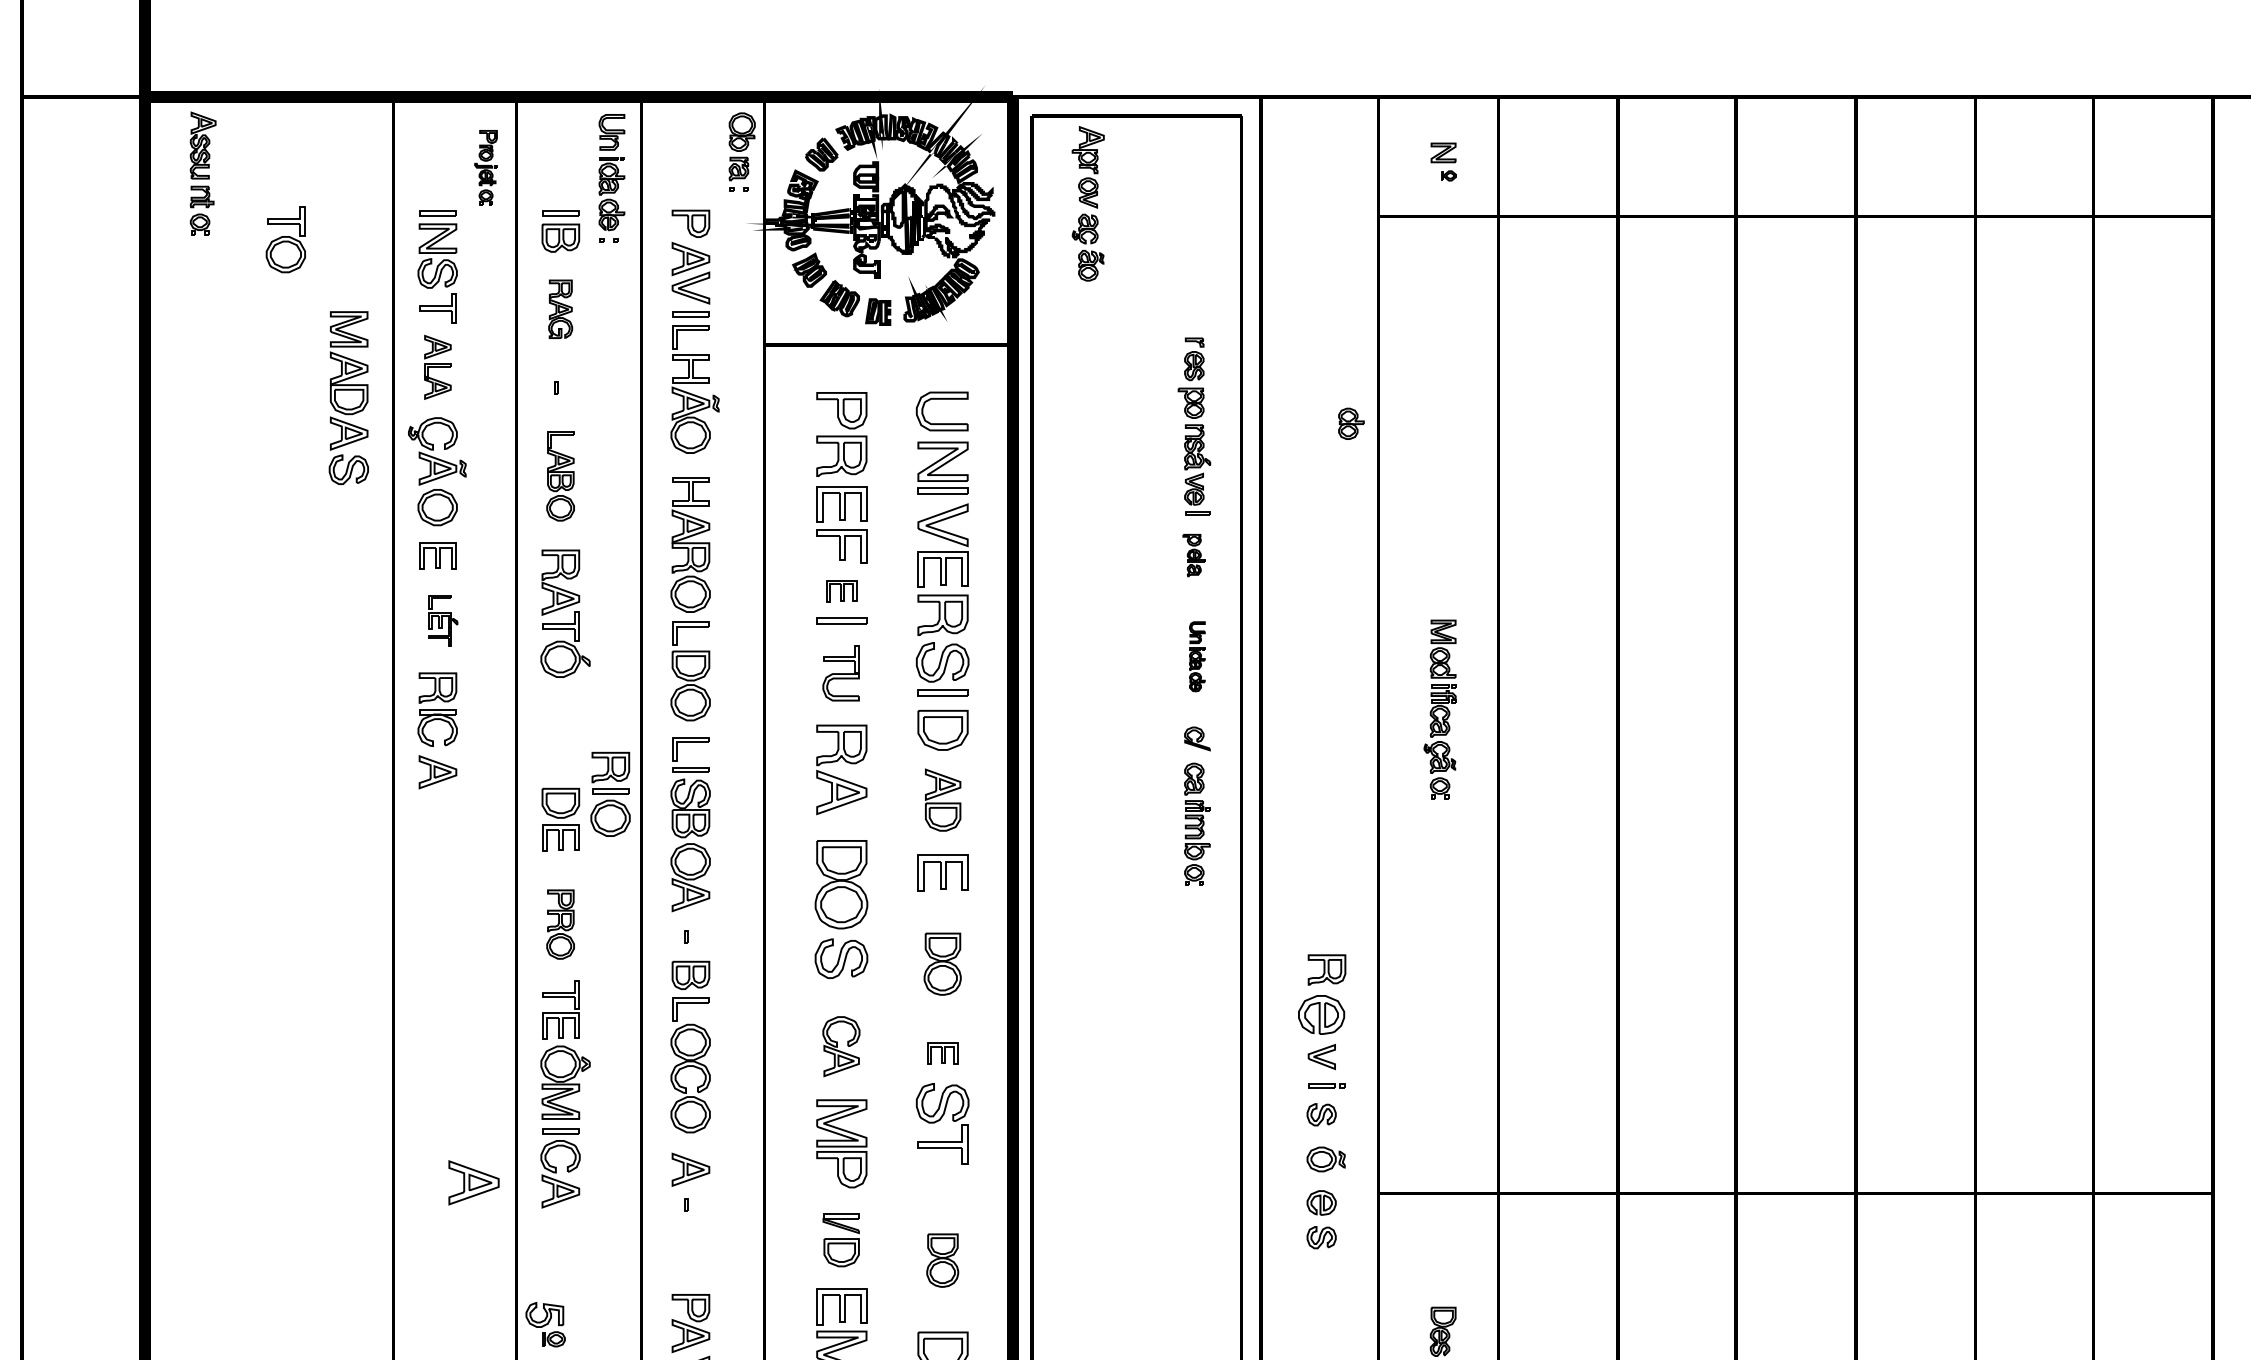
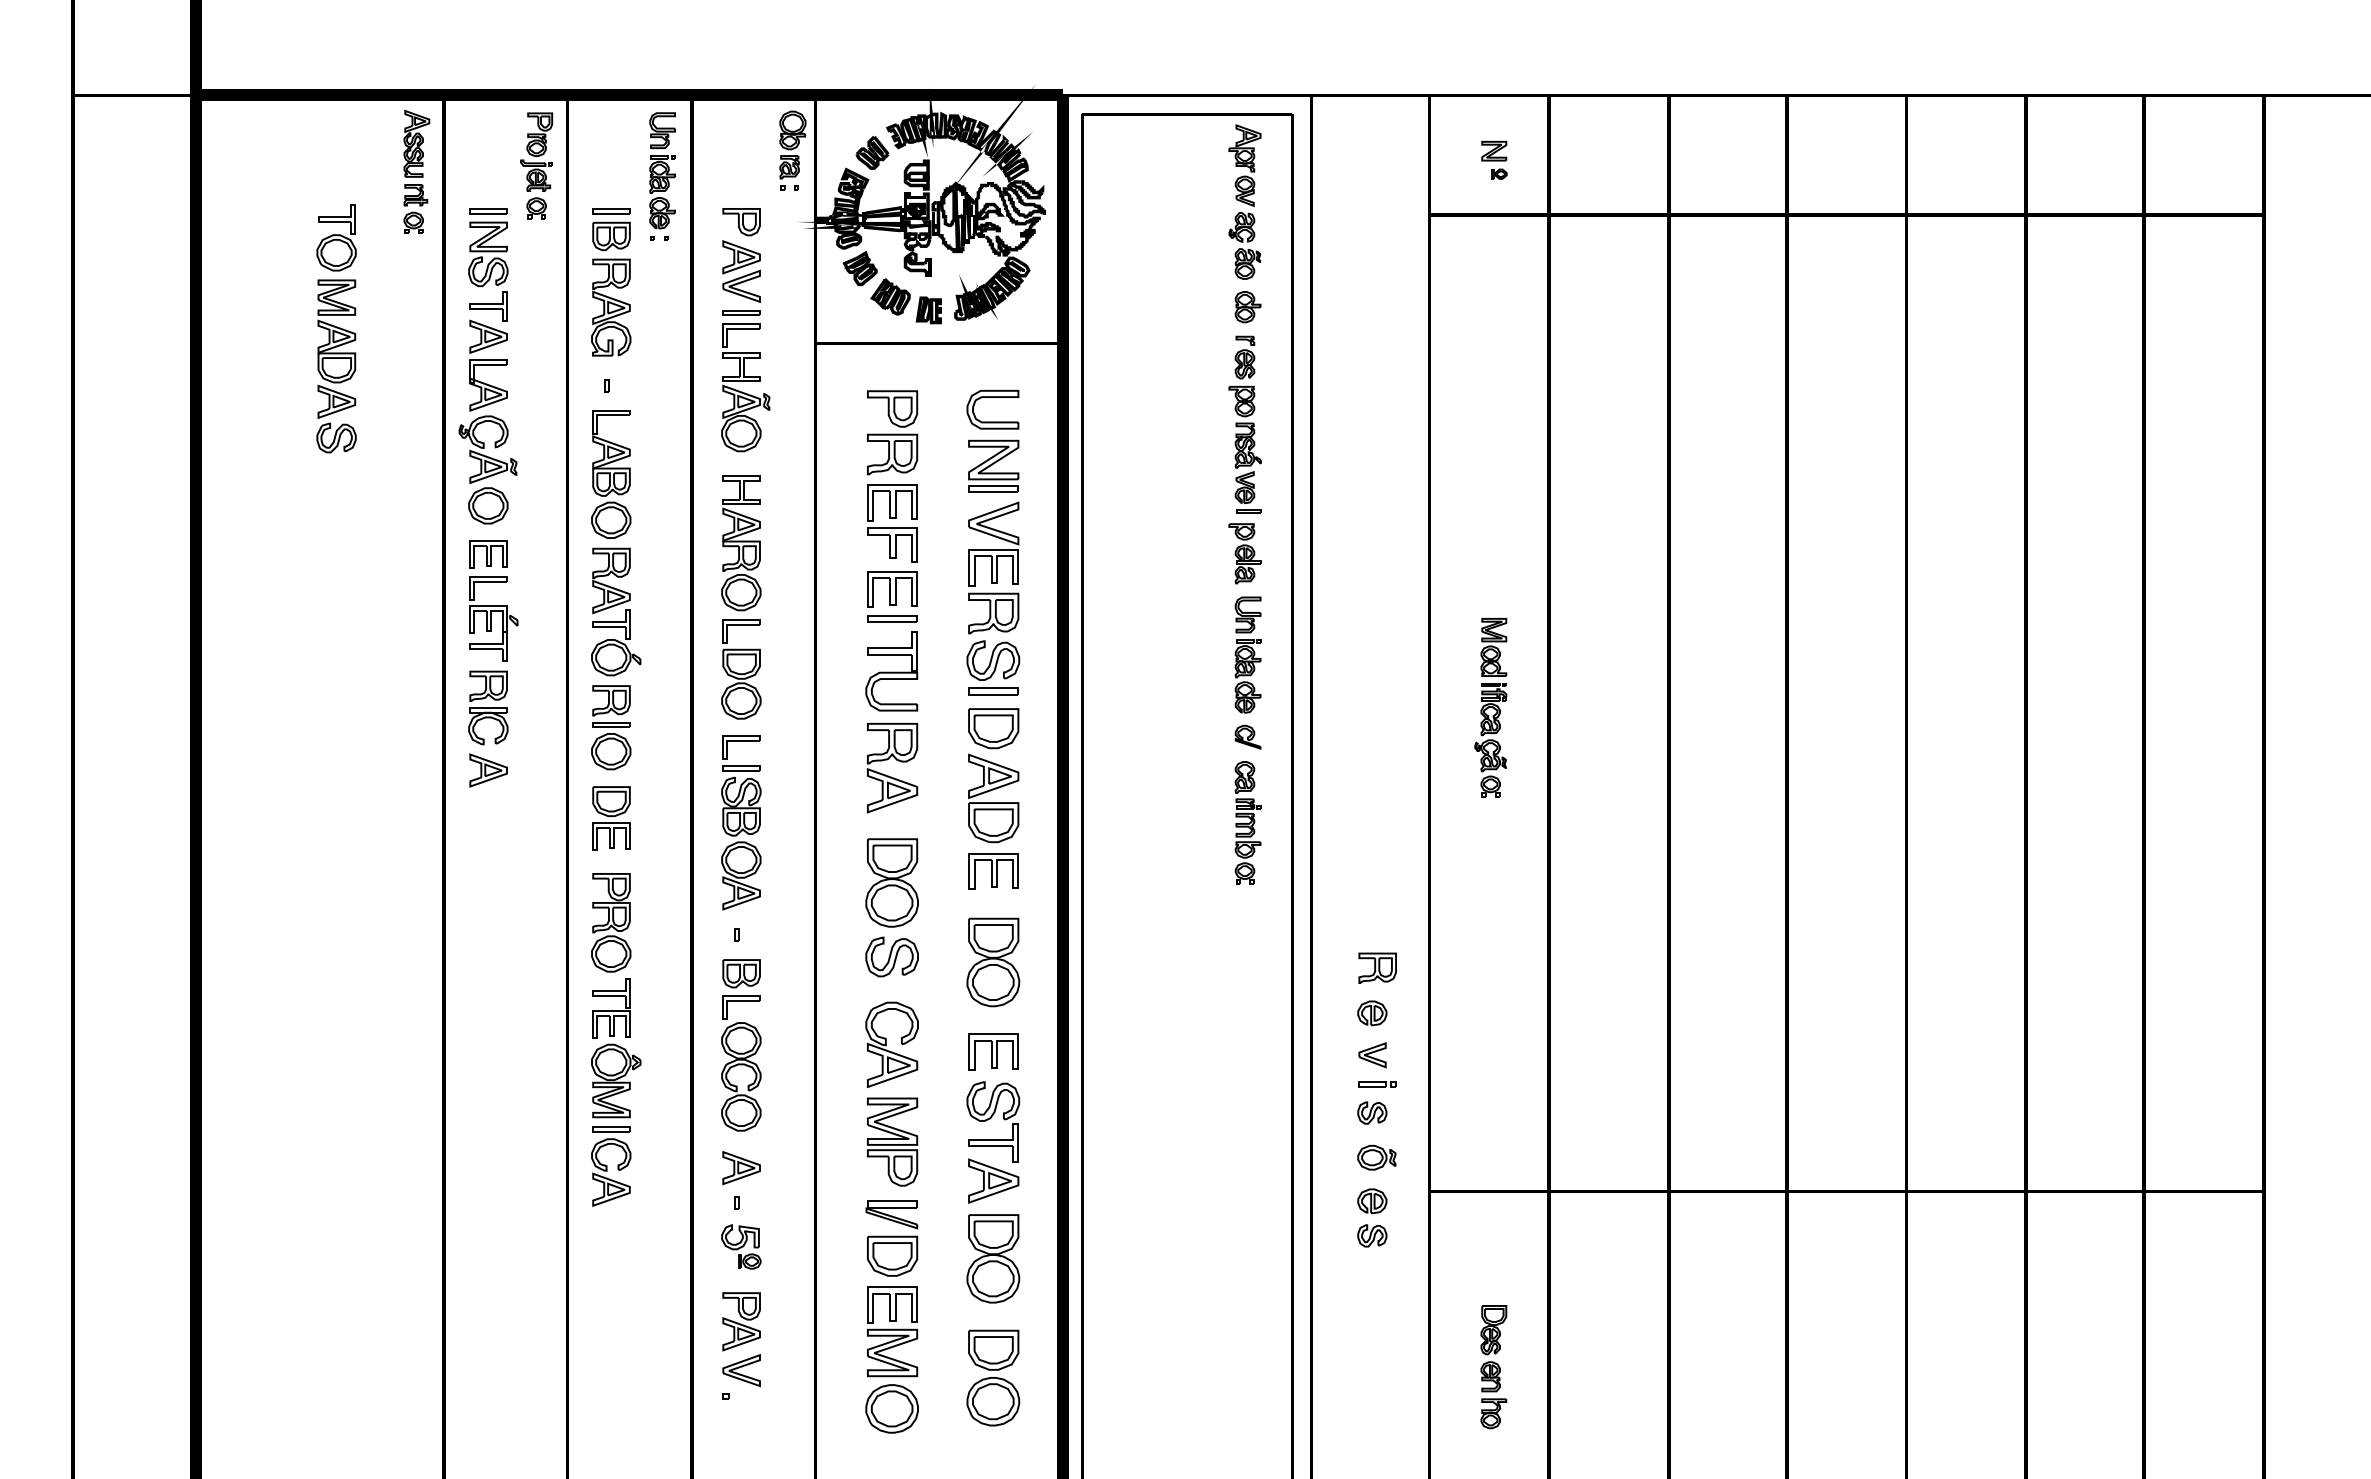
part: (485, 167) -> (536, 165), size x1.43
part: (202, 173) -> (416, 171), moved
part: (1087, 203) -> (1244, 201), moved
part: (560, 309) -> (611, 307), size x1.67
part: (437, 367) -> (488, 365), size x1.43
part: (348, 398) -> (336, 366), moved
part: (1350, 424) -> (1247, 307), moved
part: (560, 476) -> (611, 474), size x1.43
part: (1193, 555) -> (1244, 553), size x1.43
part: (841, 591) -> (892, 589), size x1.67
part: (442, 620) -> (493, 618), size x1.67
part: (1196, 656) -> (1247, 654), size x1.67
part: (840, 673) -> (891, 671), size x1.43
part: (610, 794) -> (611, 727), moved
part: (942, 800) -> (993, 798), size x1.43
part: (560, 924) -> (611, 922), size x1.43
part: (942, 964) -> (993, 962), size x1.43
part: (1321, 1015) -> (1372, 1013), size x0.62
part: (840, 1046) -> (891, 1044), size x1.43
part: (942, 1053) -> (993, 1051), size x1.67
part: (473, 1182) -> (993, 1180), moved
part: (840, 1240) -> (891, 1238), size x1.43
part: (942, 1260) -> (993, 1258), size x1.67
part: (545, 1324) -> (741, 1246), moved

